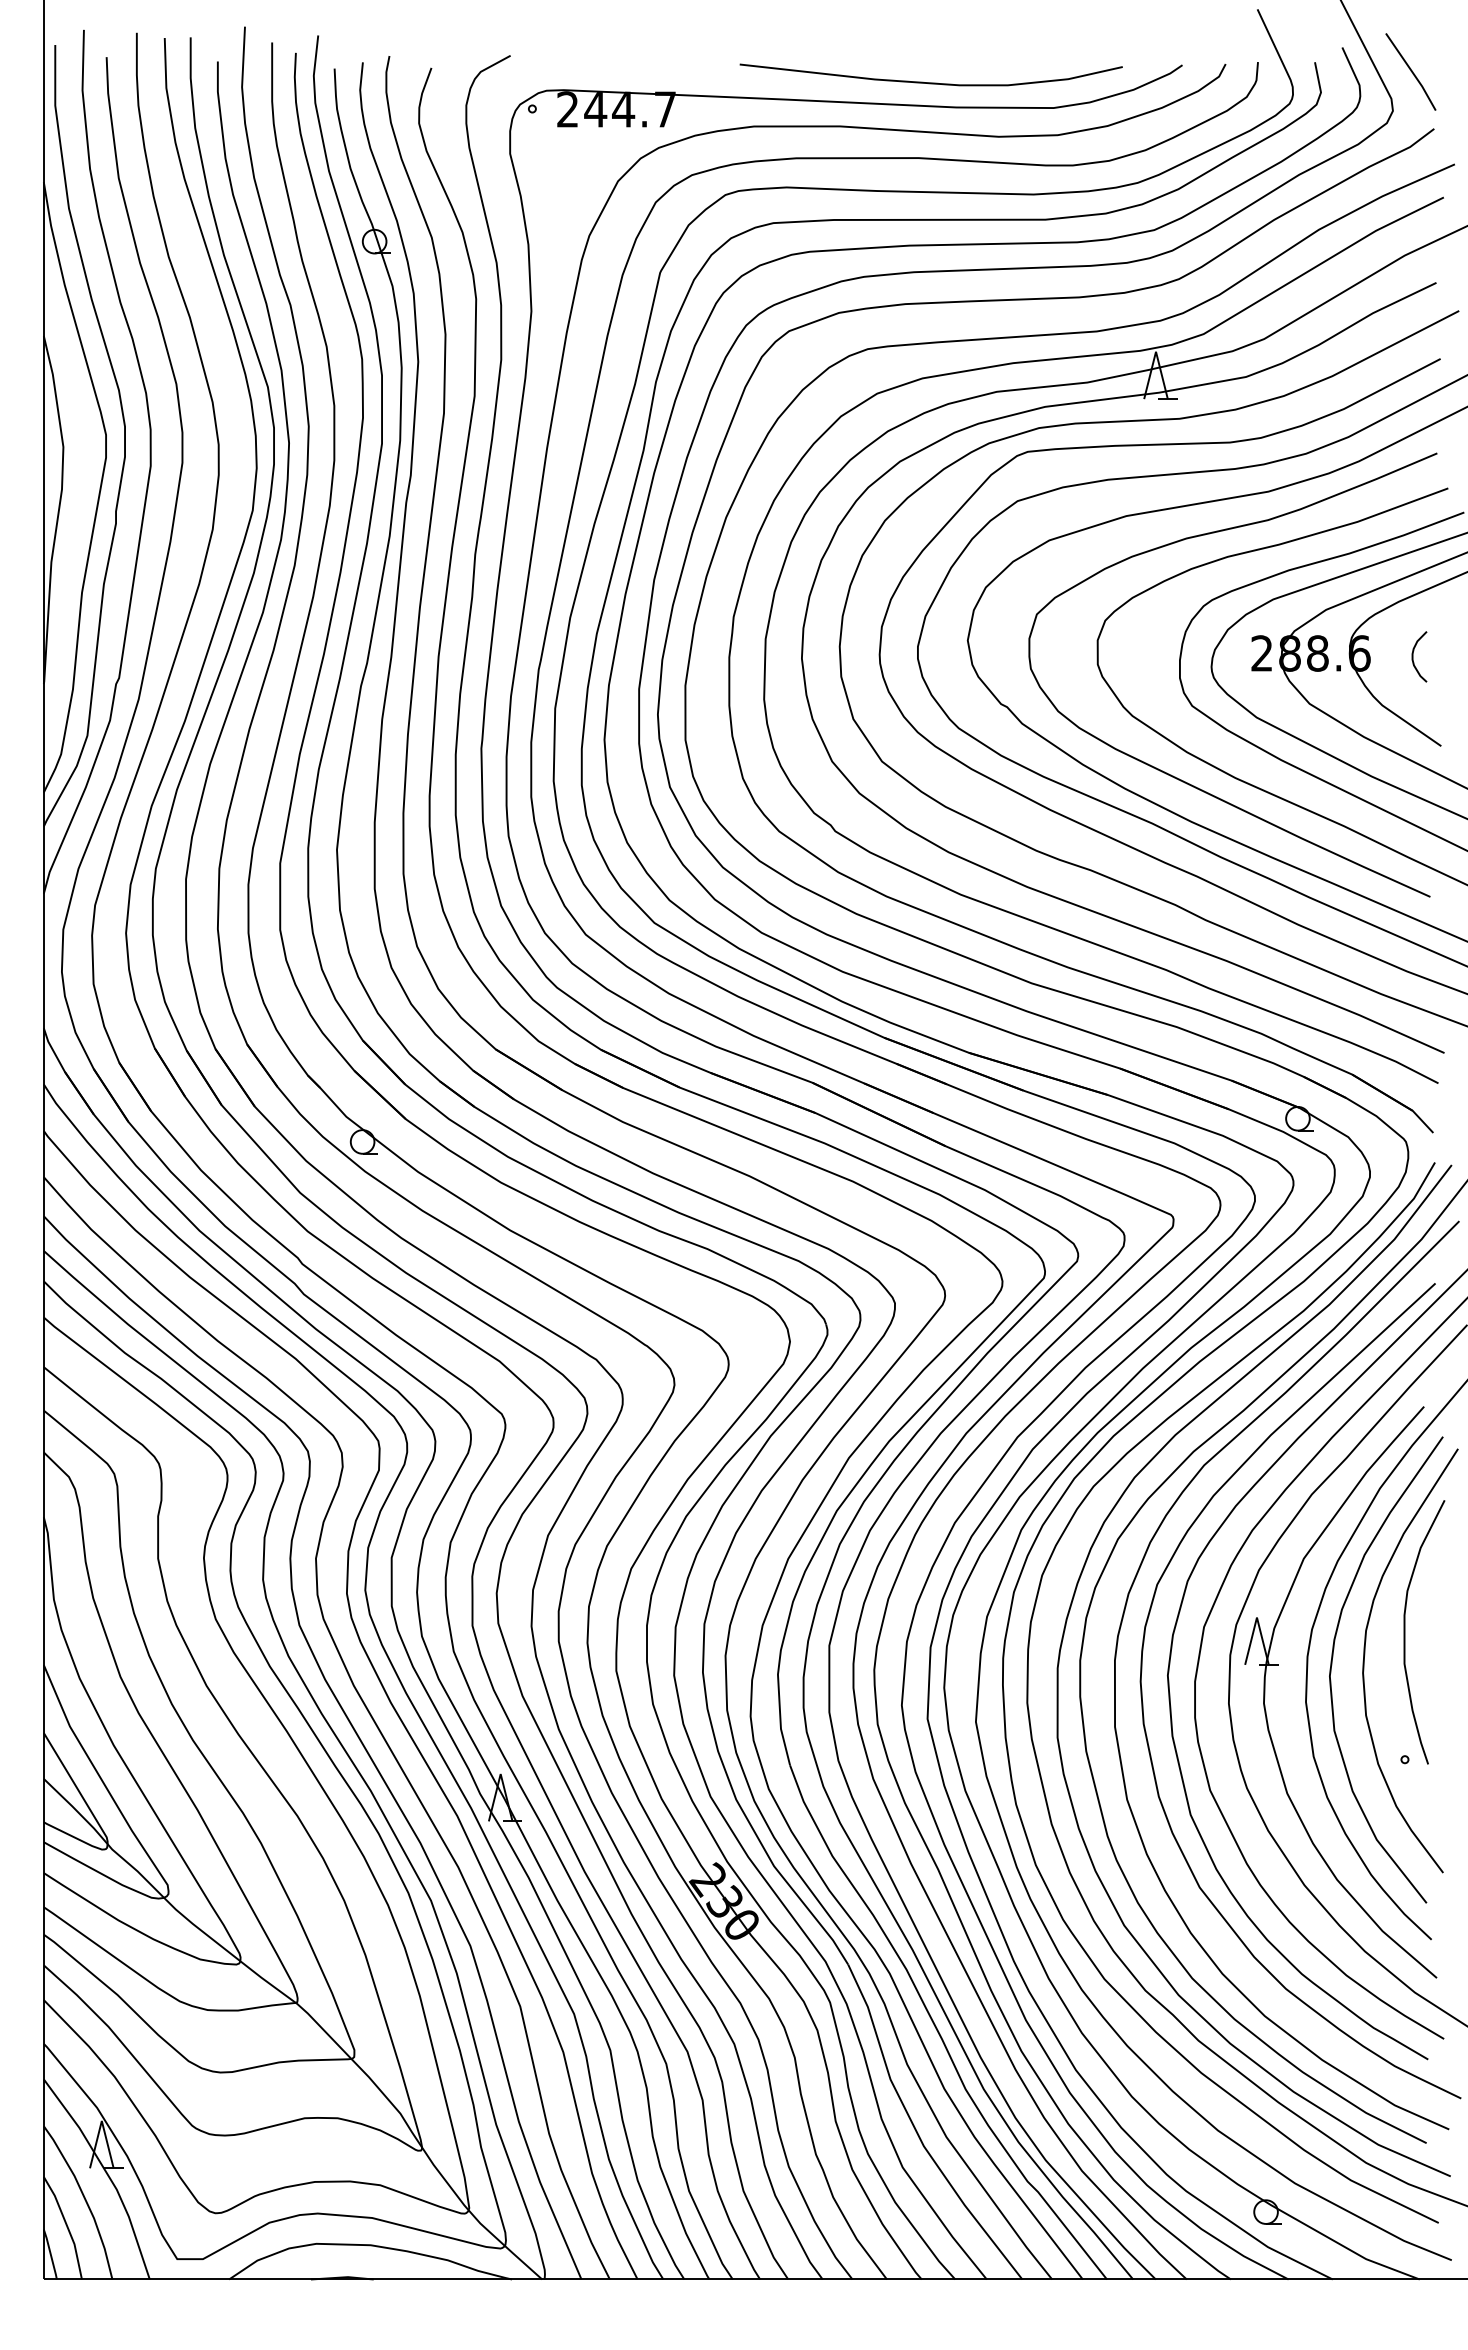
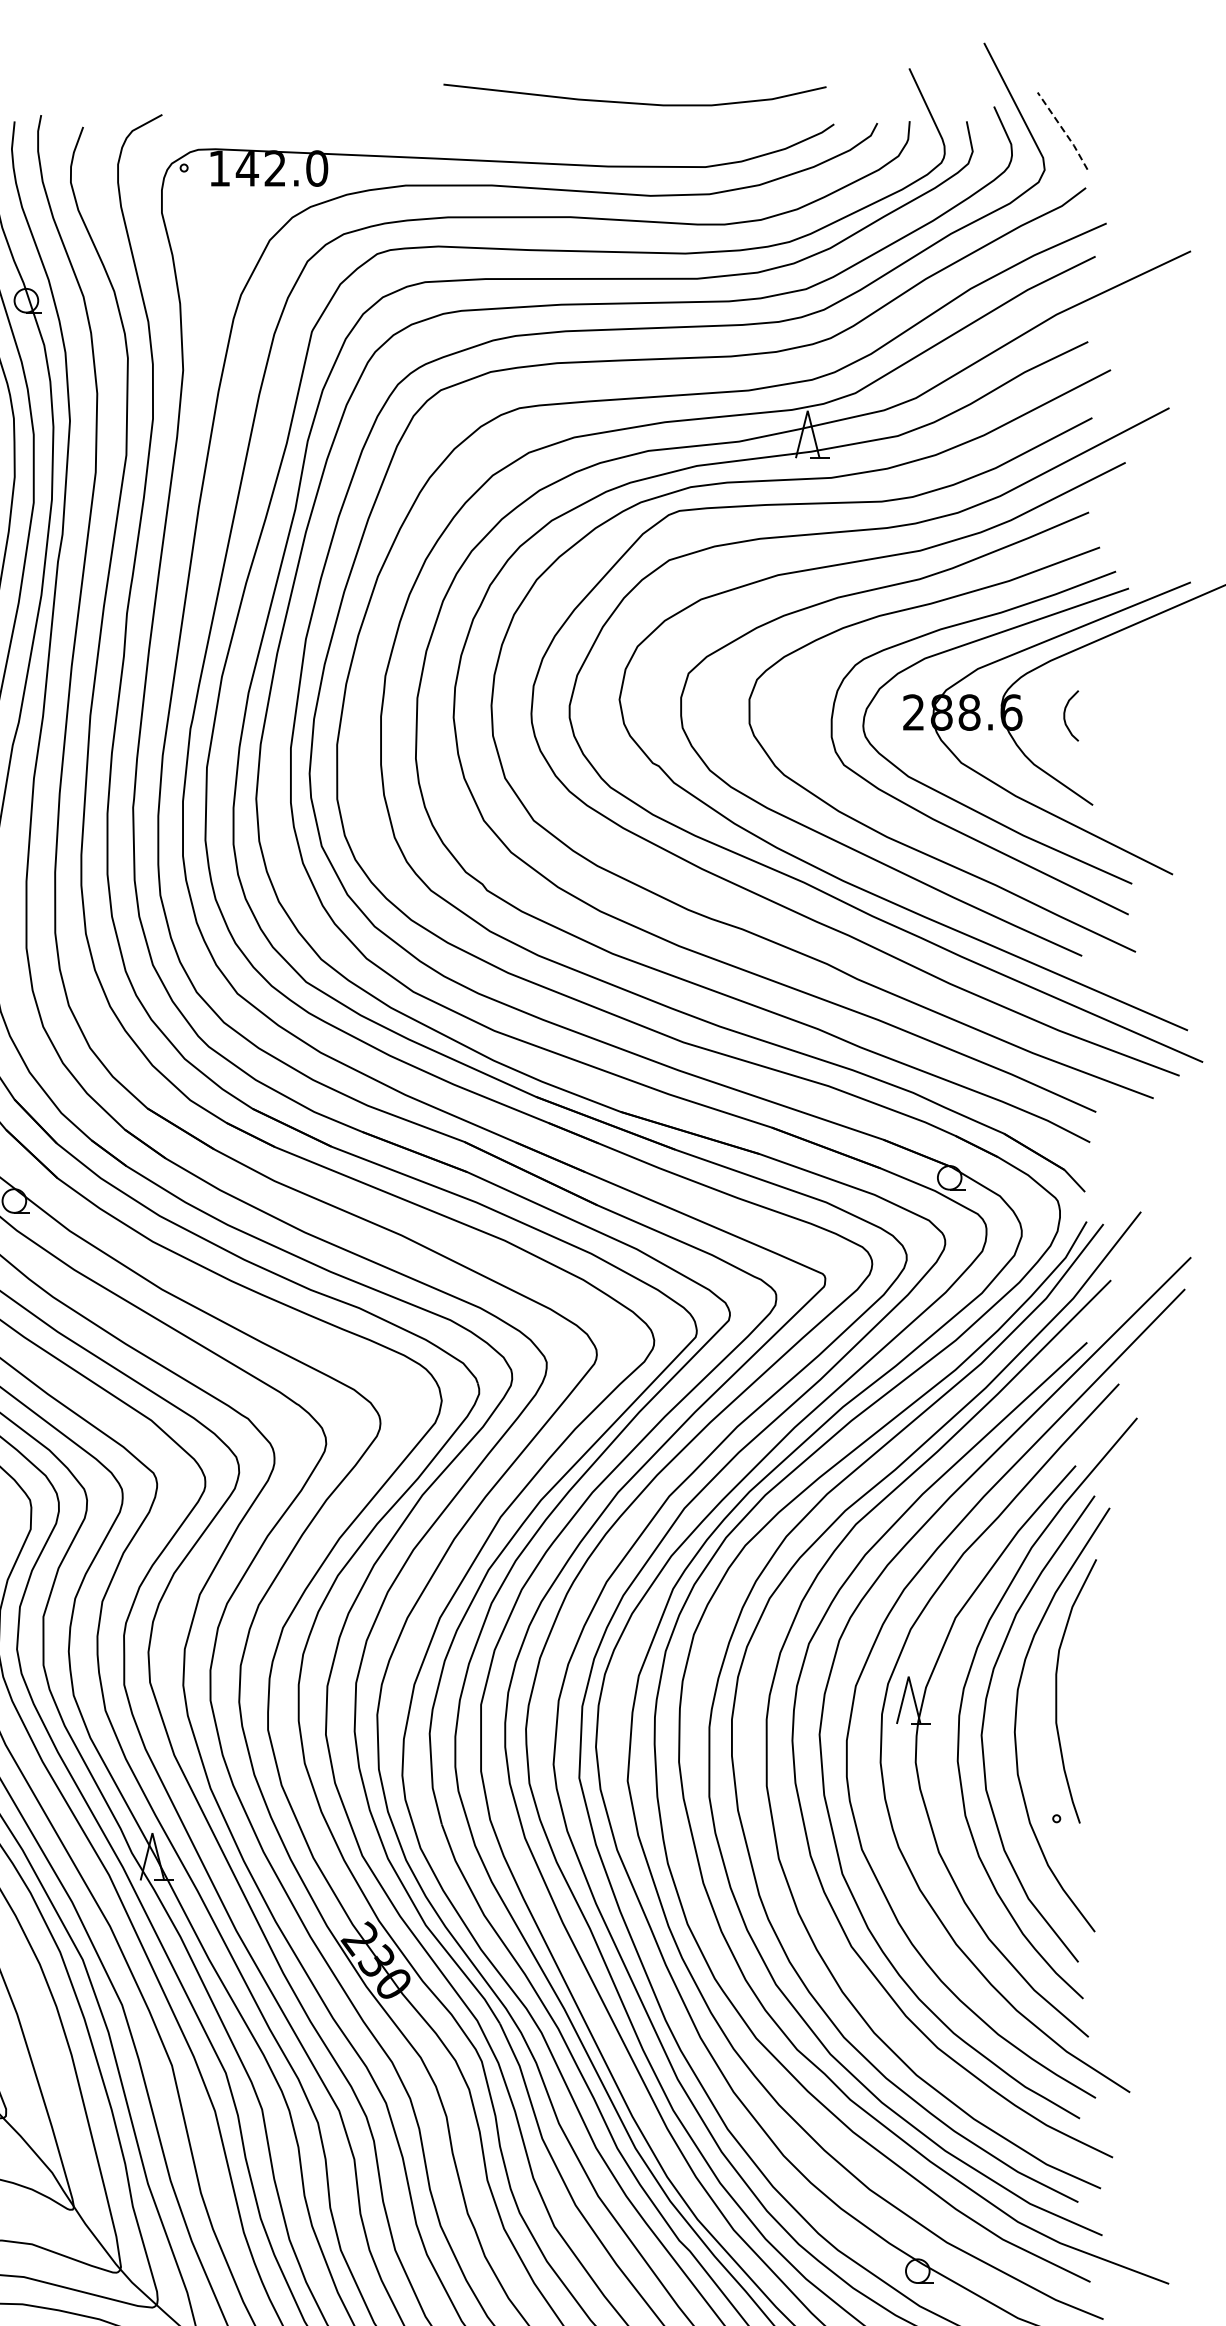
line: (1412, 71) -> (1064, 130), solid -> dashed
curve: (930, 82) -> (634, 102), moved
text: (616, 109) -> (268, 168), 244.7 -> 142.0

